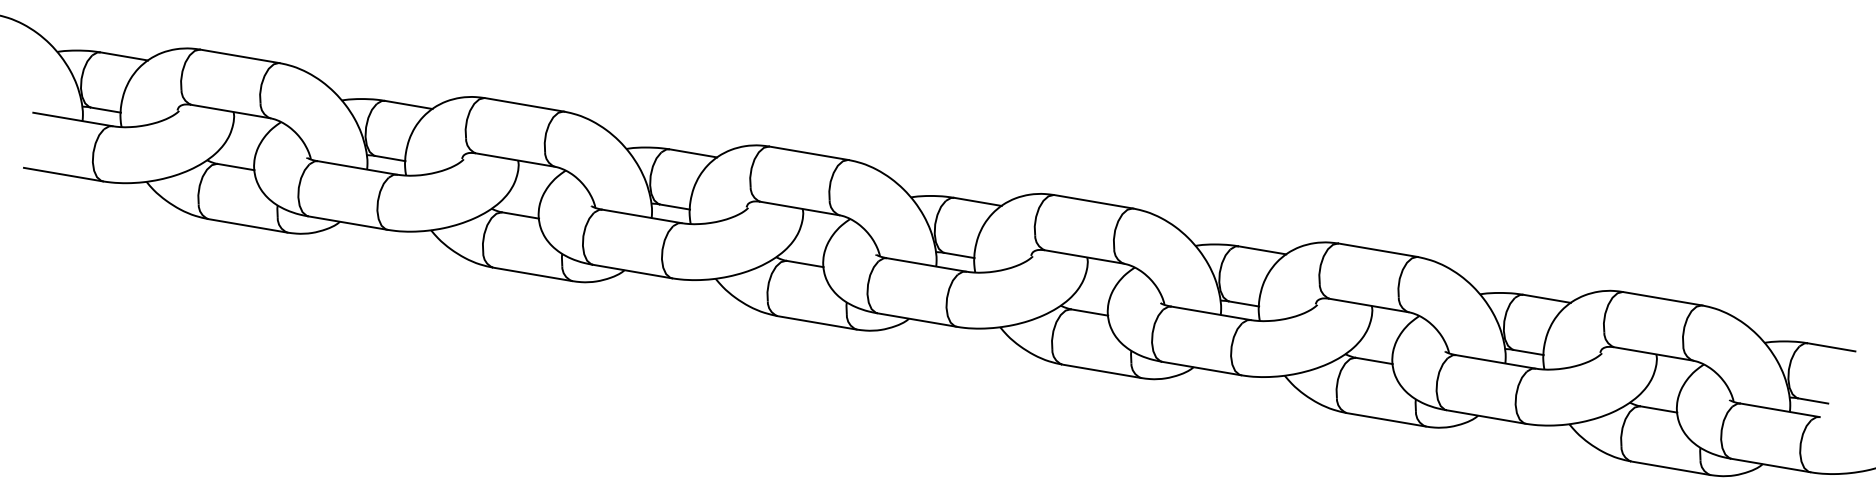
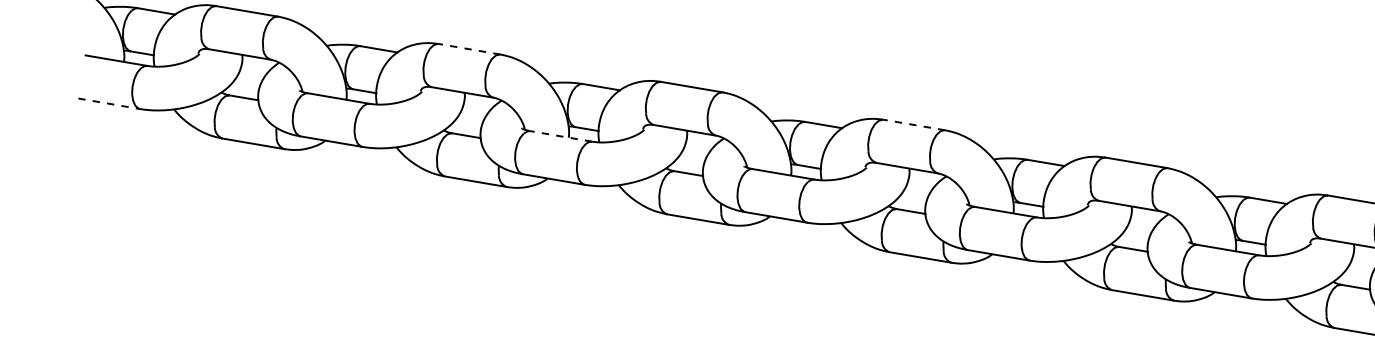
line: (524, 104) -> (469, 48), solid -> dashed
line: (63, 174) -> (109, 103), solid -> dashed
line: (1093, 201) -> (914, 124), solid -> dashed
line: (641, 216) -> (560, 136), solid -> dashed

